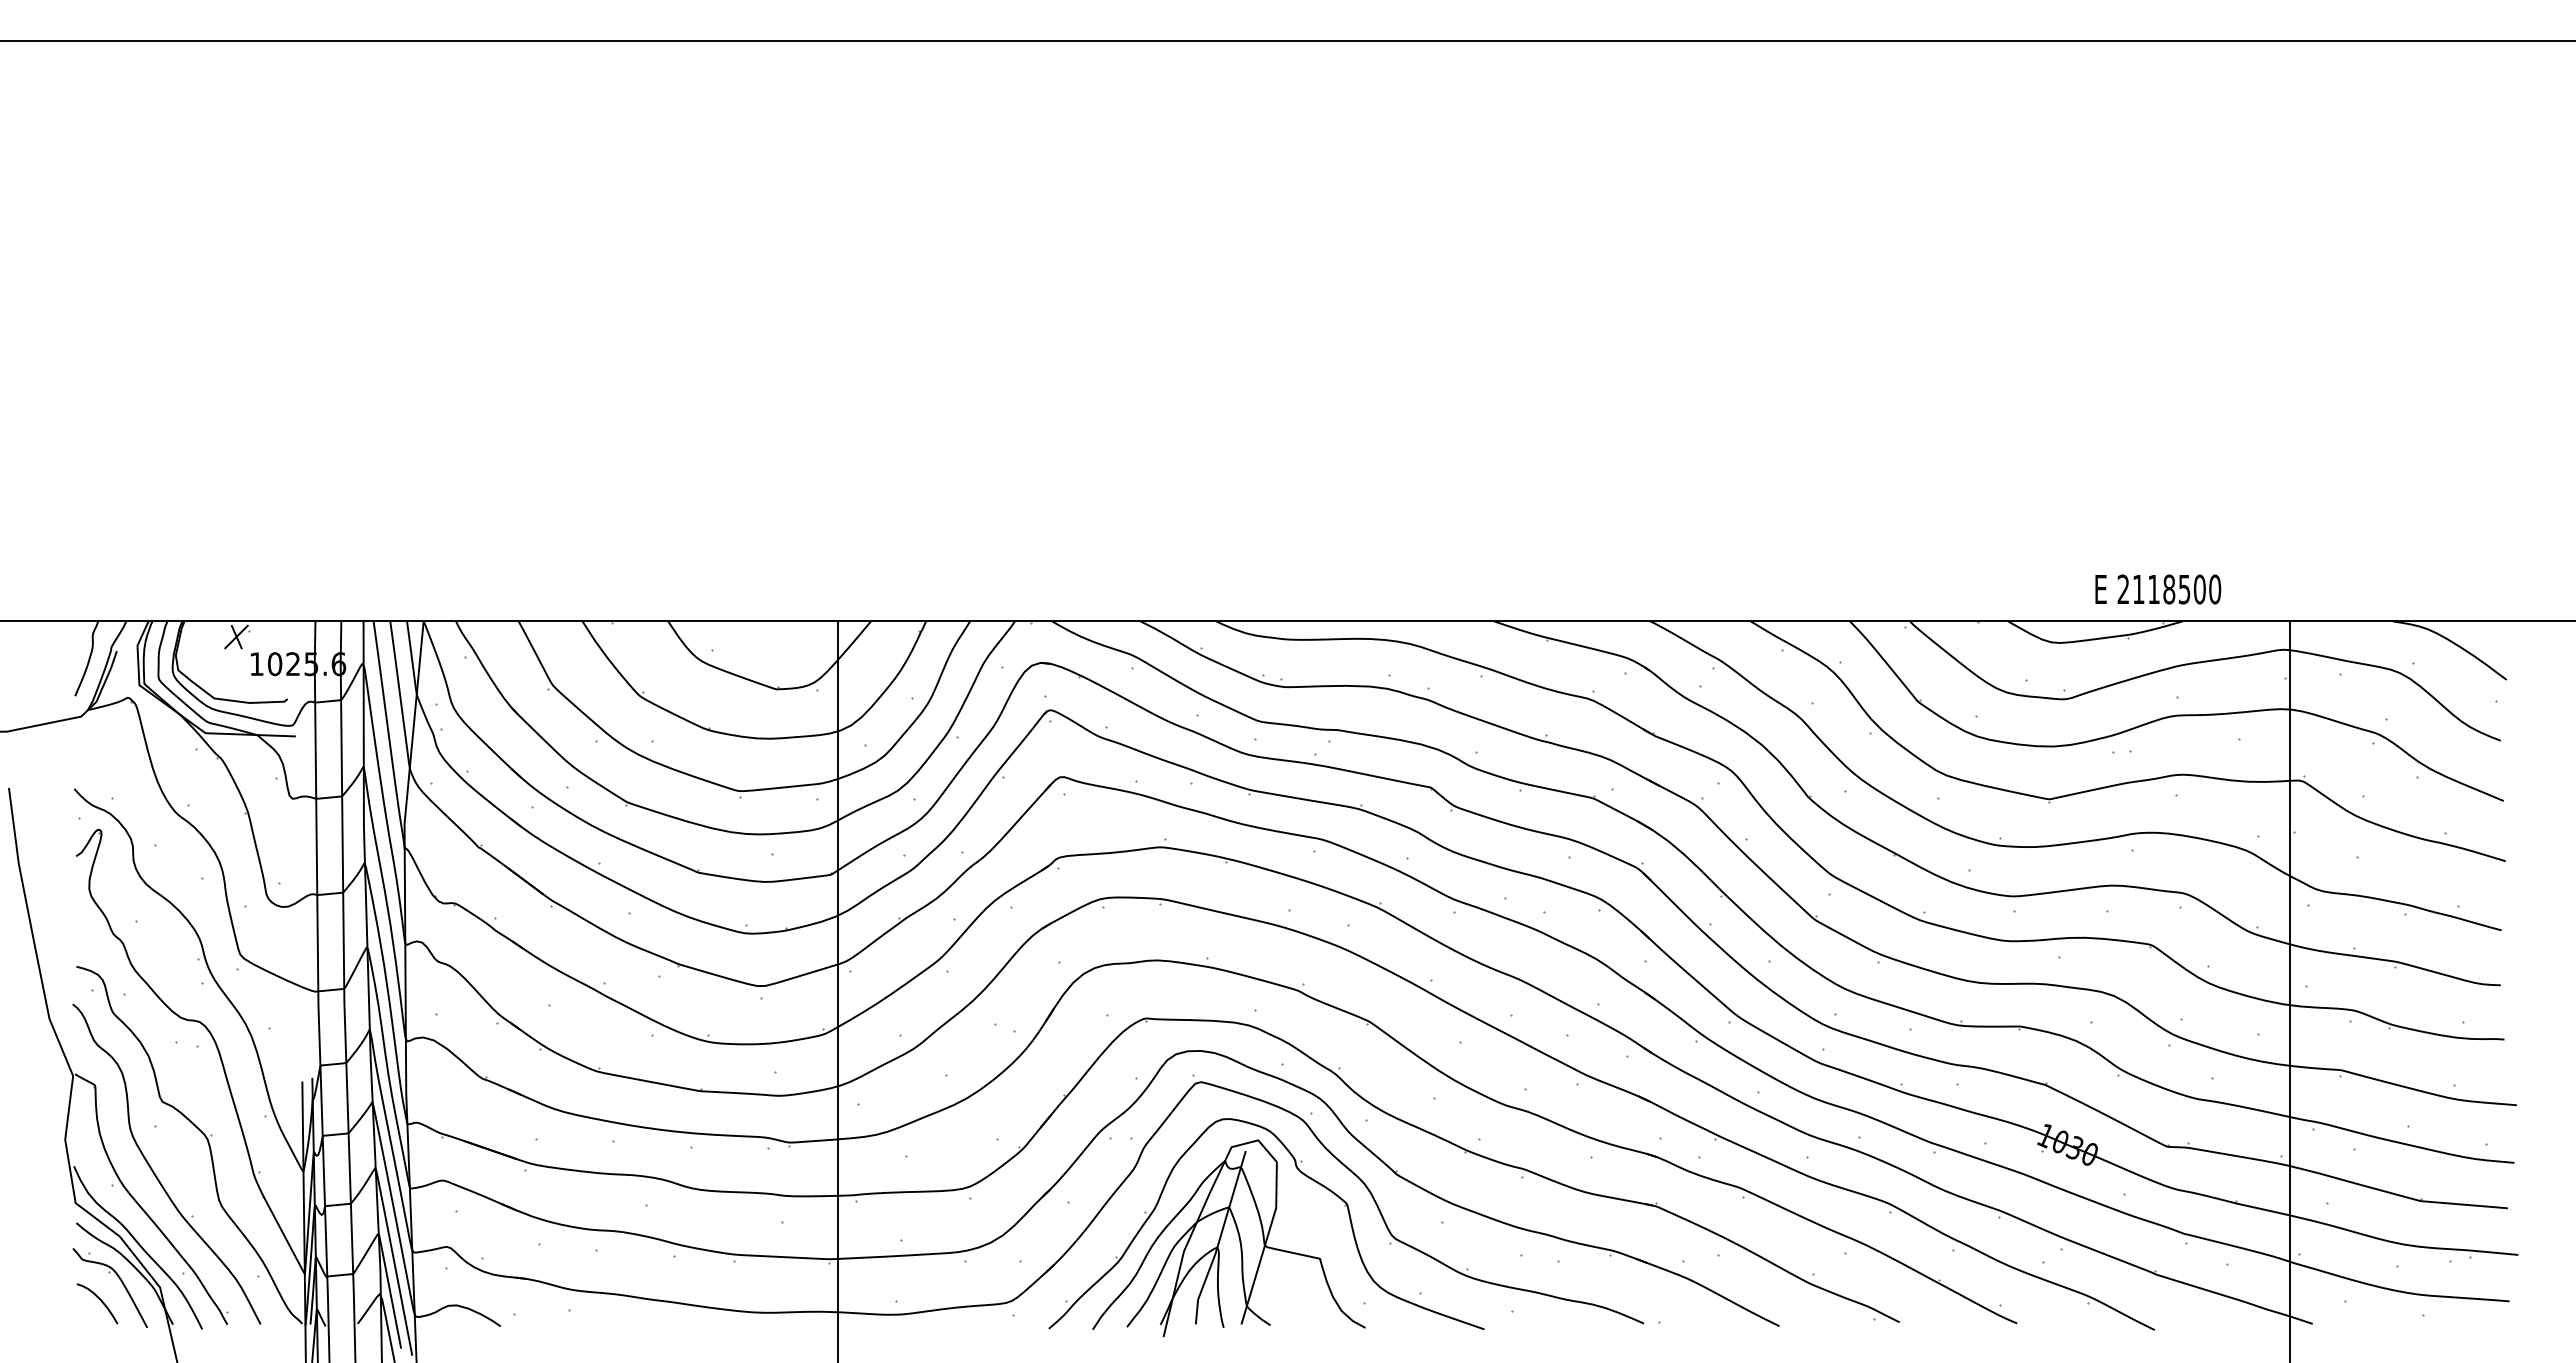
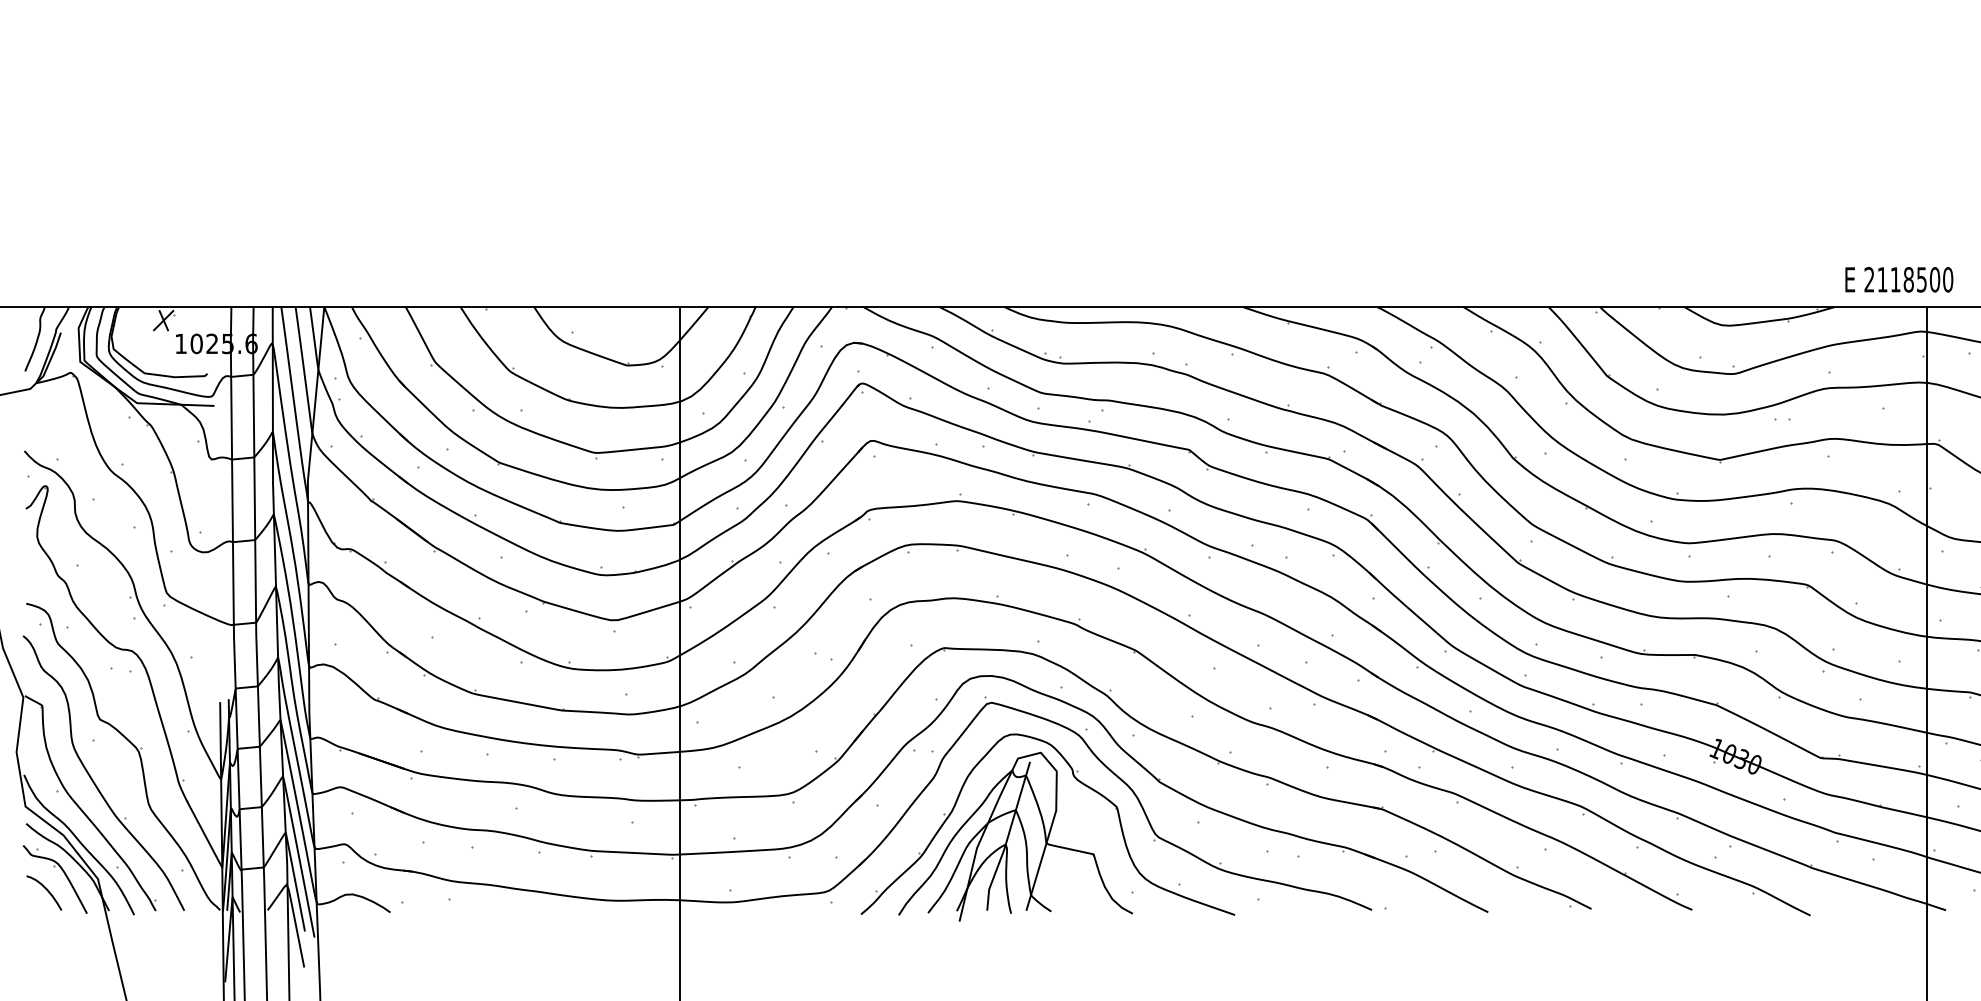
text: (2158, 589) -> (1899, 279), moved

